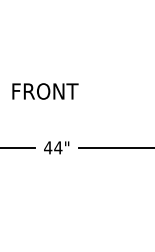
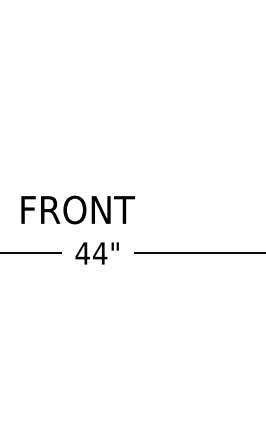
text: (45, 91) -> (78, 209), moved

